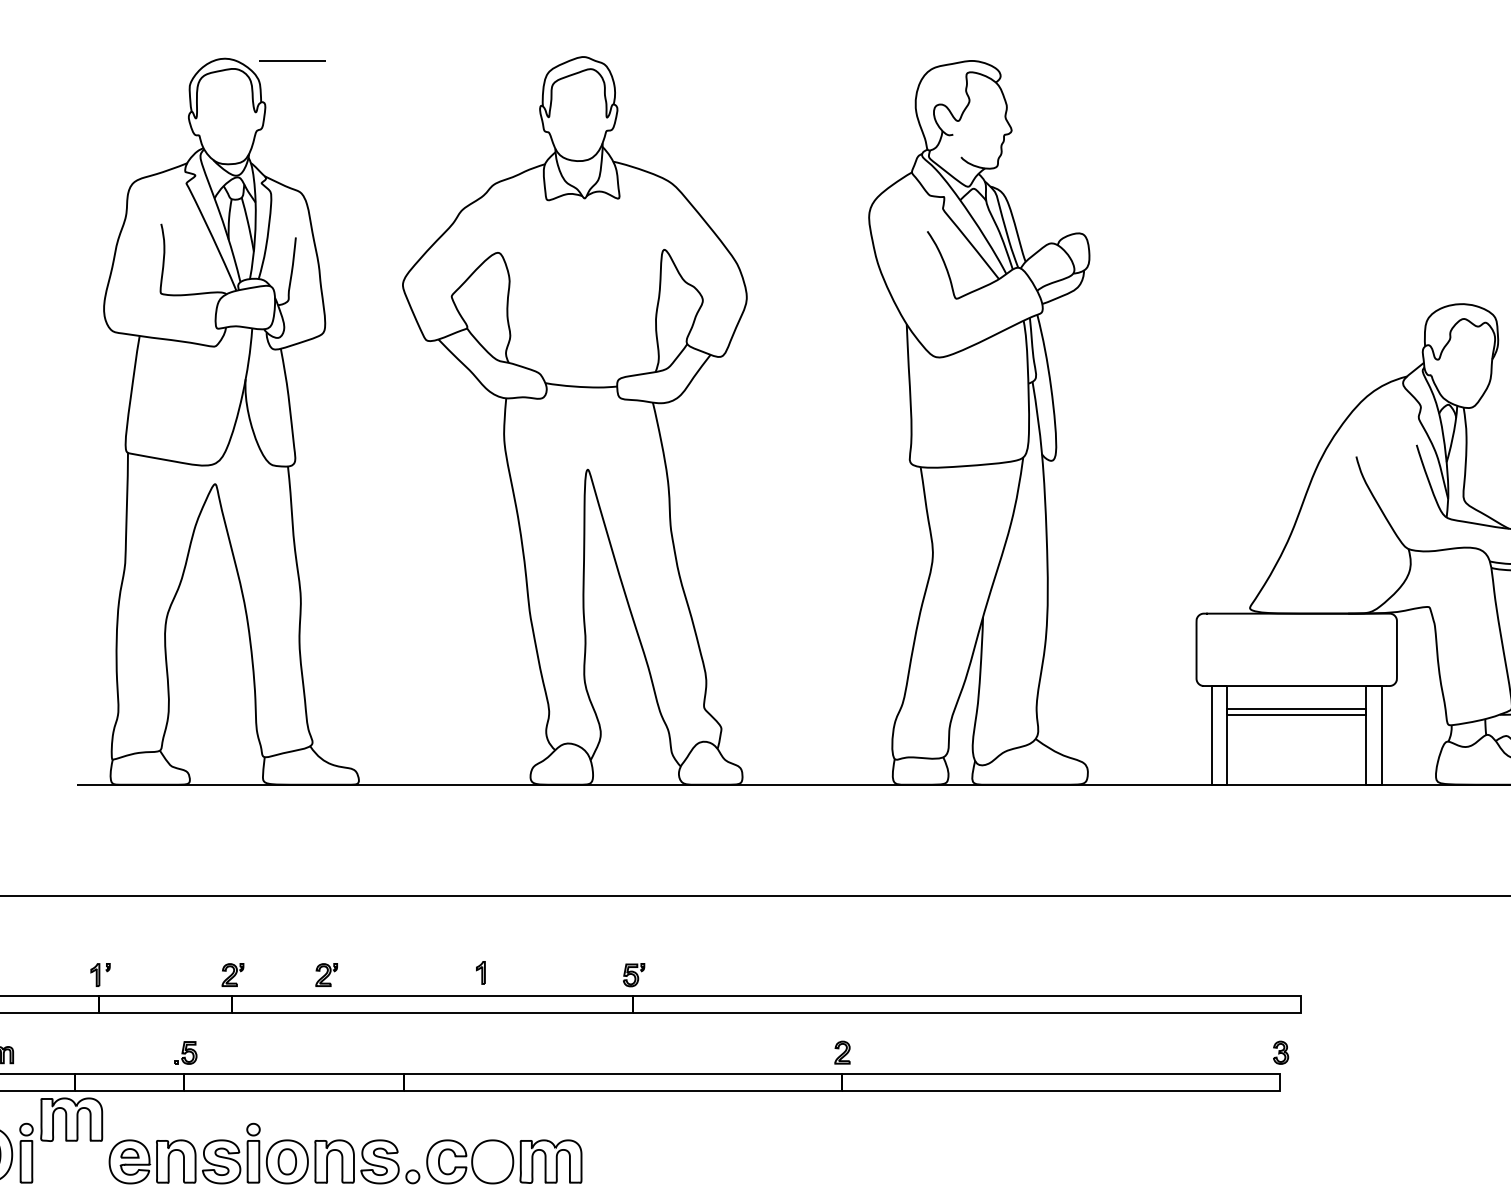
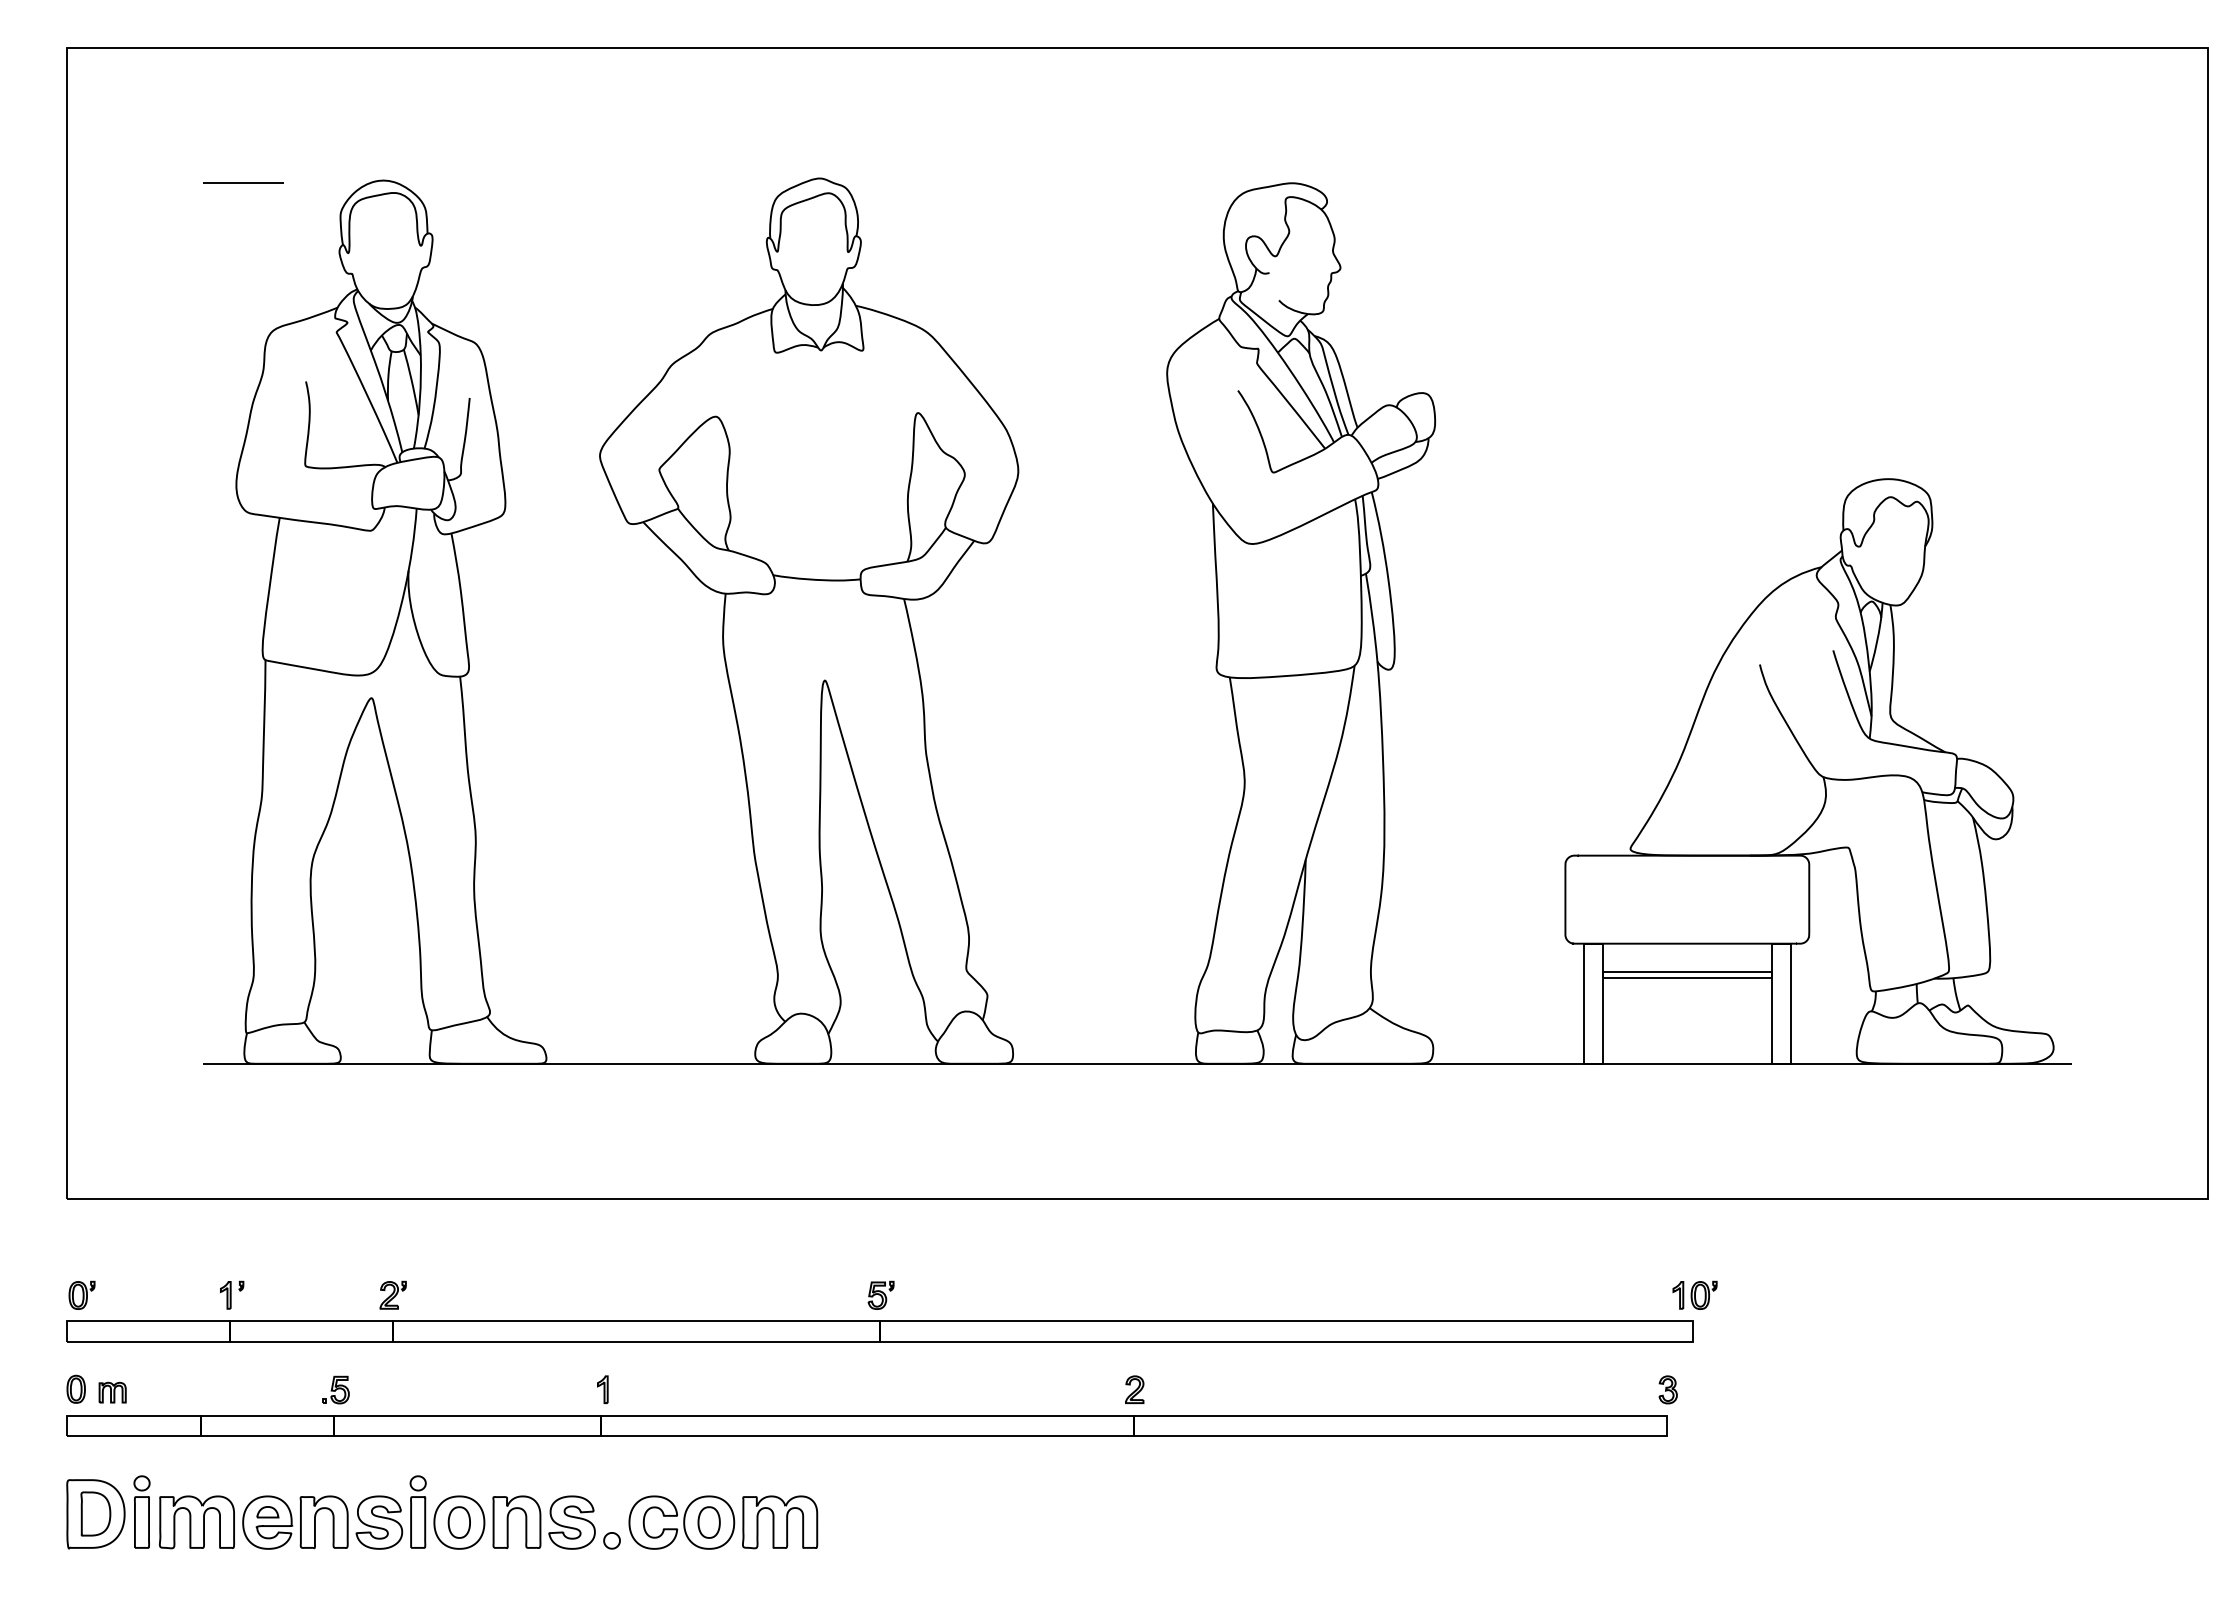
line: (292, 60) -> (243, 182), moved
part: (480, 972) -> (602, 1389), moved
part: (326, 974) -> (506, 1294), removed
part: (1302, 974) -> (1694, 1294), added
part: (71, 1119) -> (196, 1522), moved
part: (492, 1161) -> (708, 1522), added

